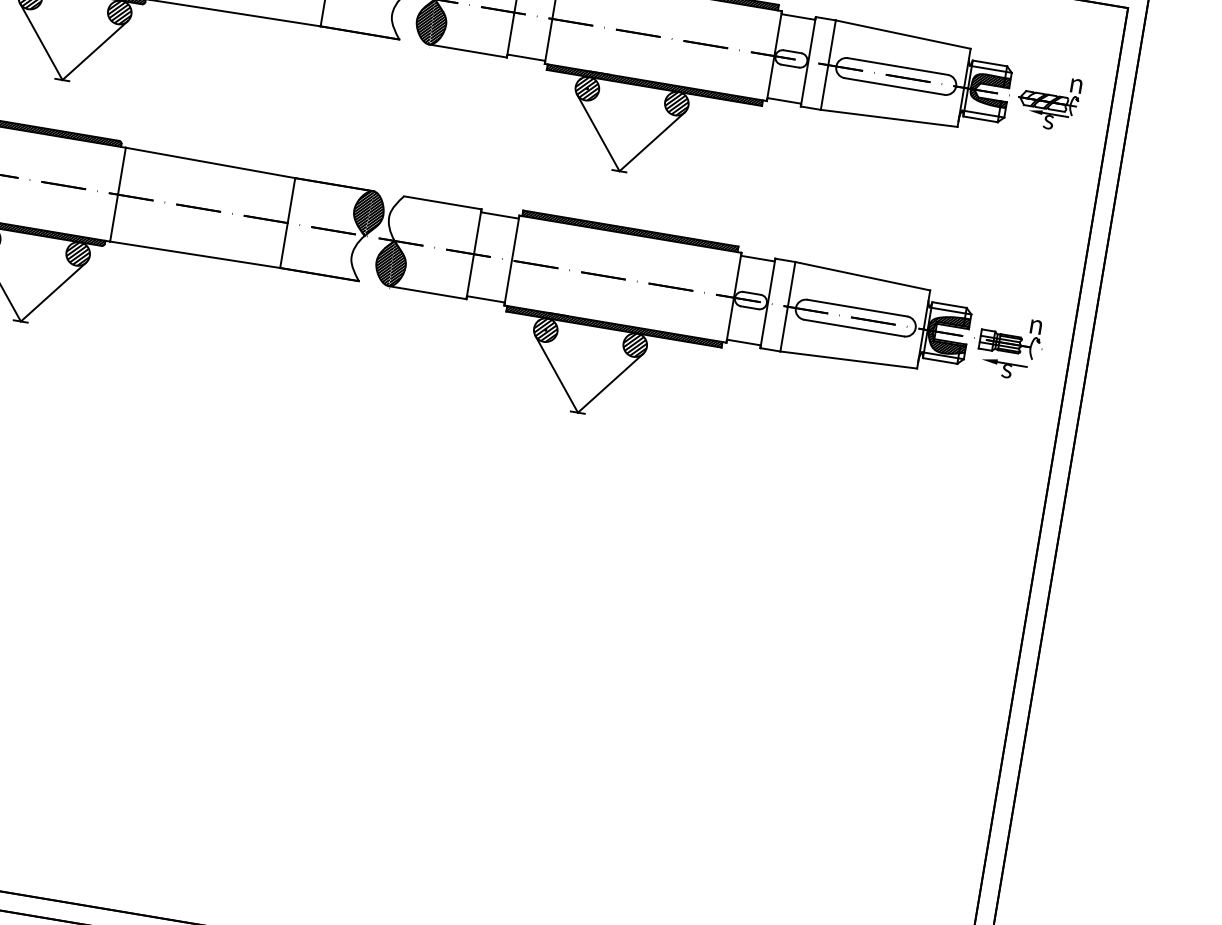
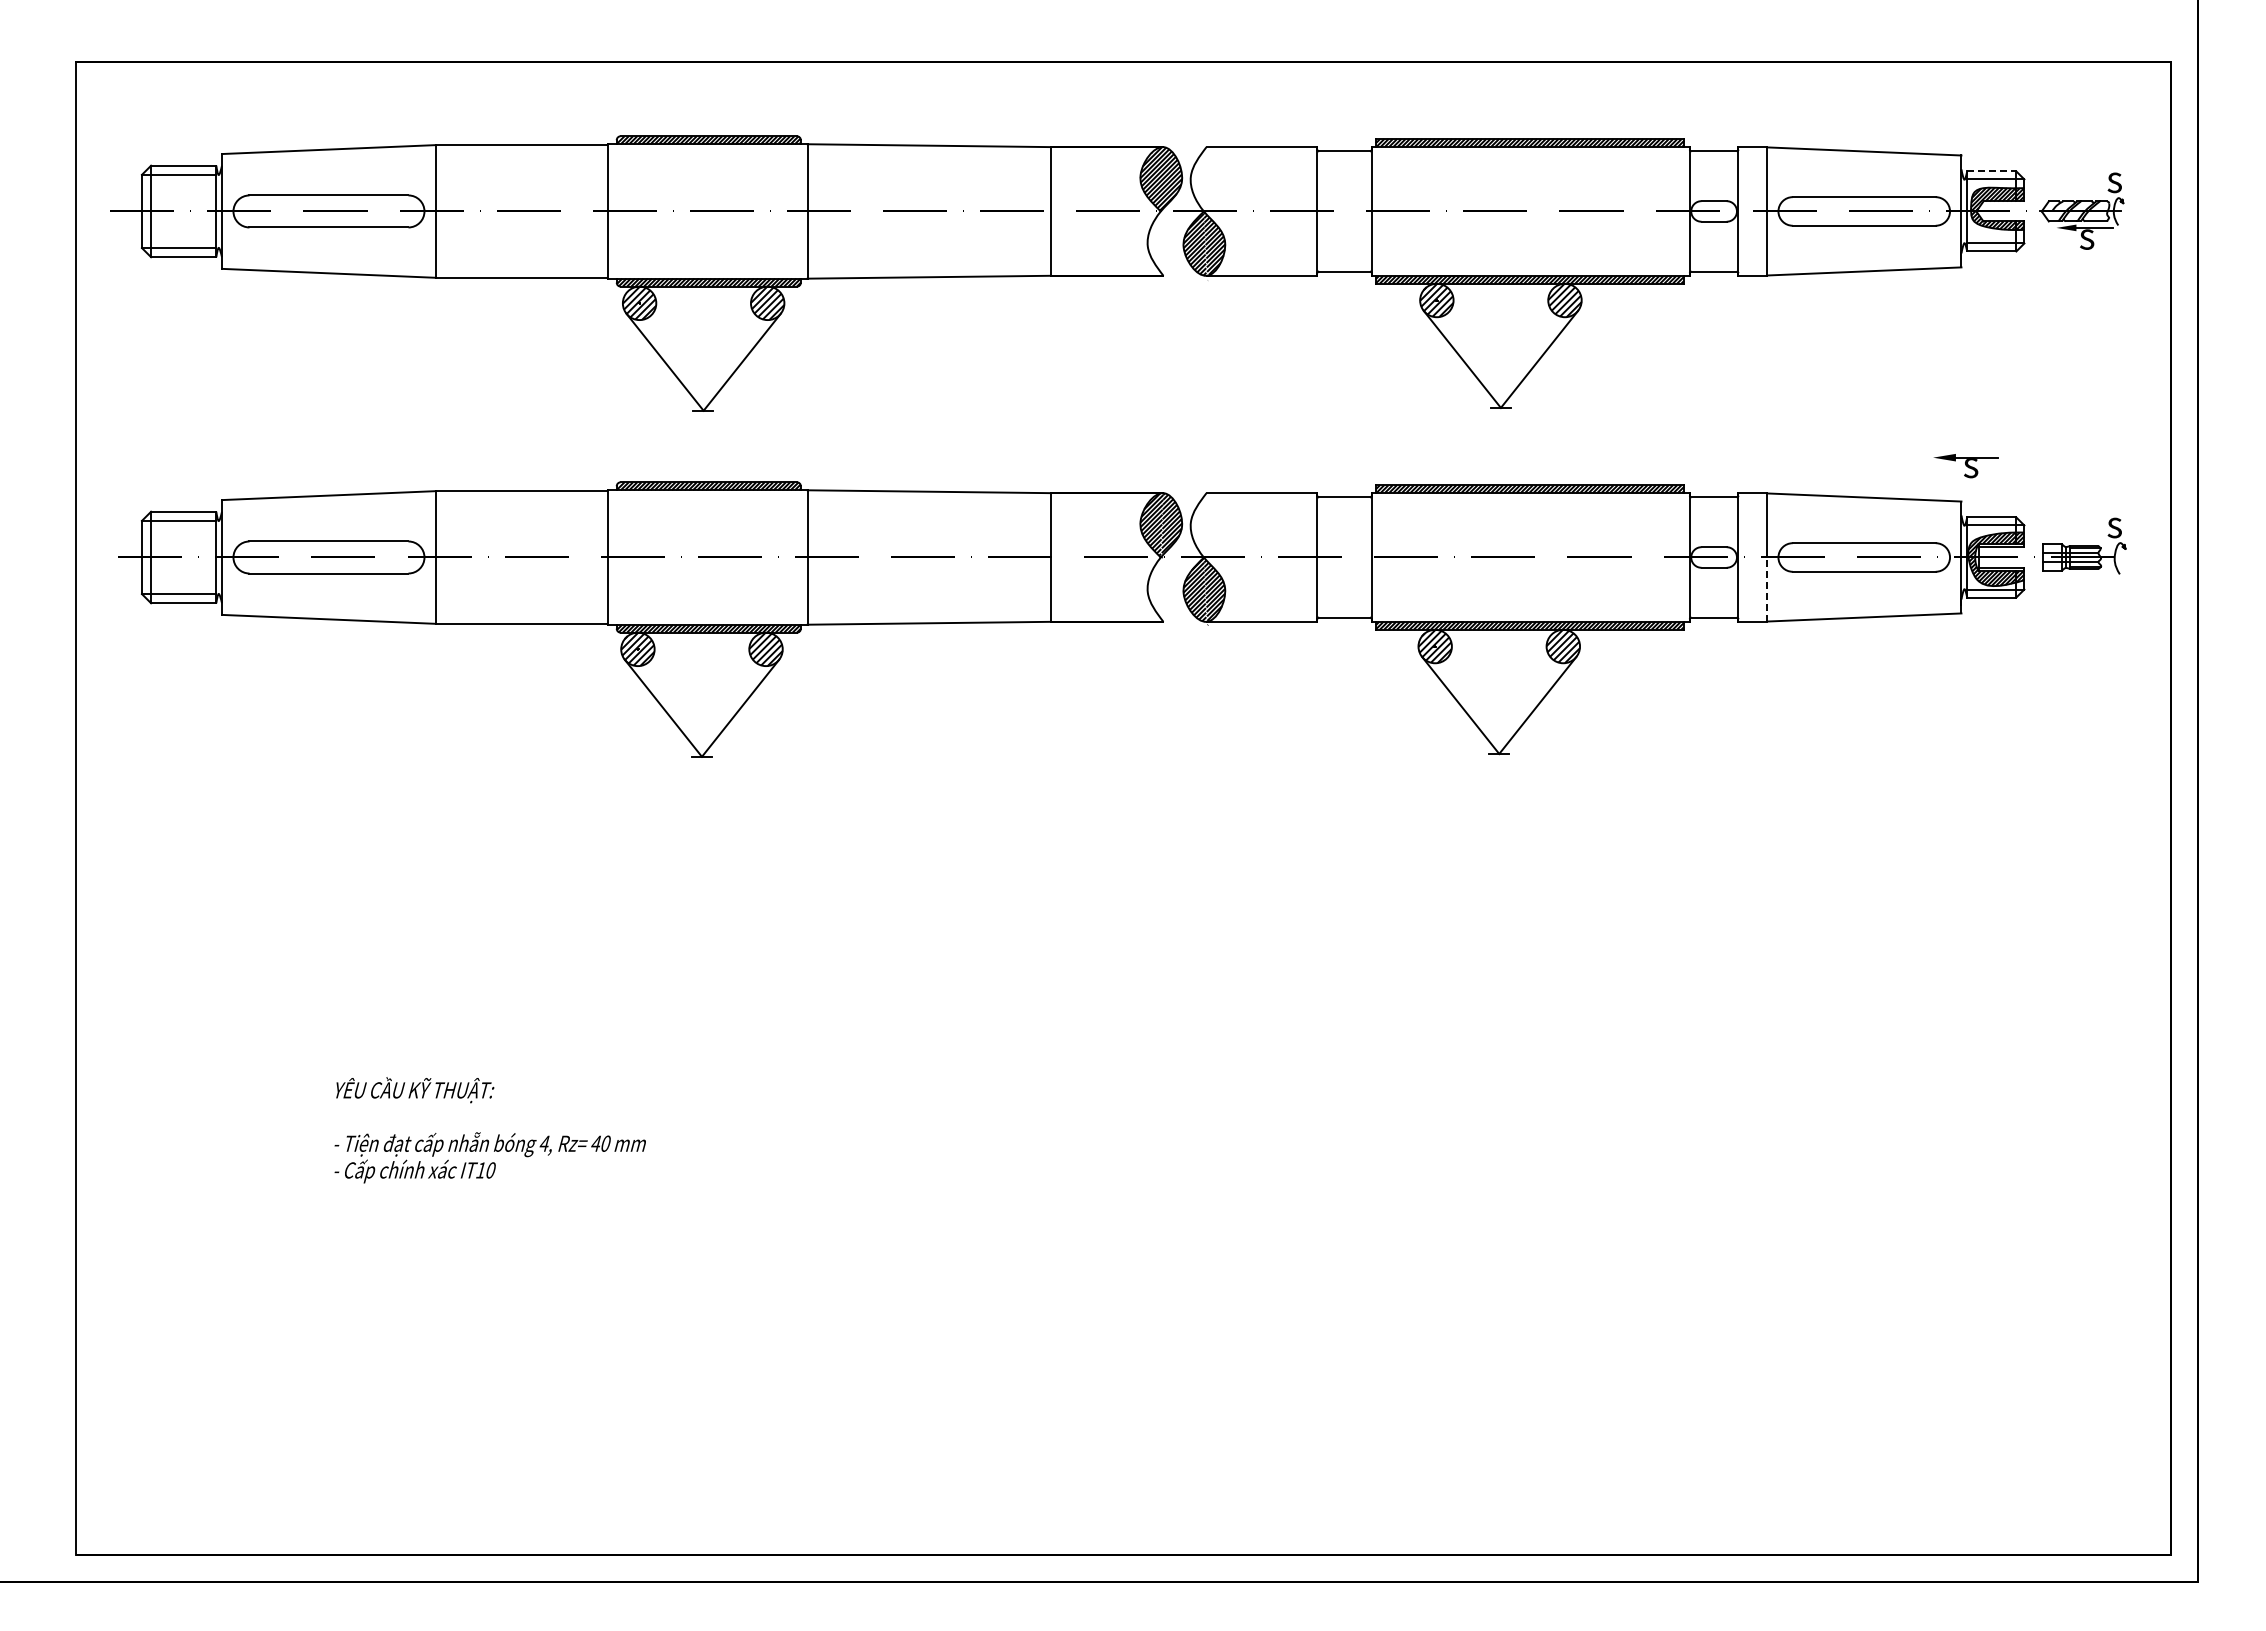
line: (989, 63) -> (1991, 171), solid -> dashed
text: (1075, 85) -> (2116, 182), n -> s
text: (1035, 326) -> (2116, 527), n -> s
line: (784, 329) -> (1767, 589), solid -> dashed
part: (1003, 369) -> (1965, 466), moved

